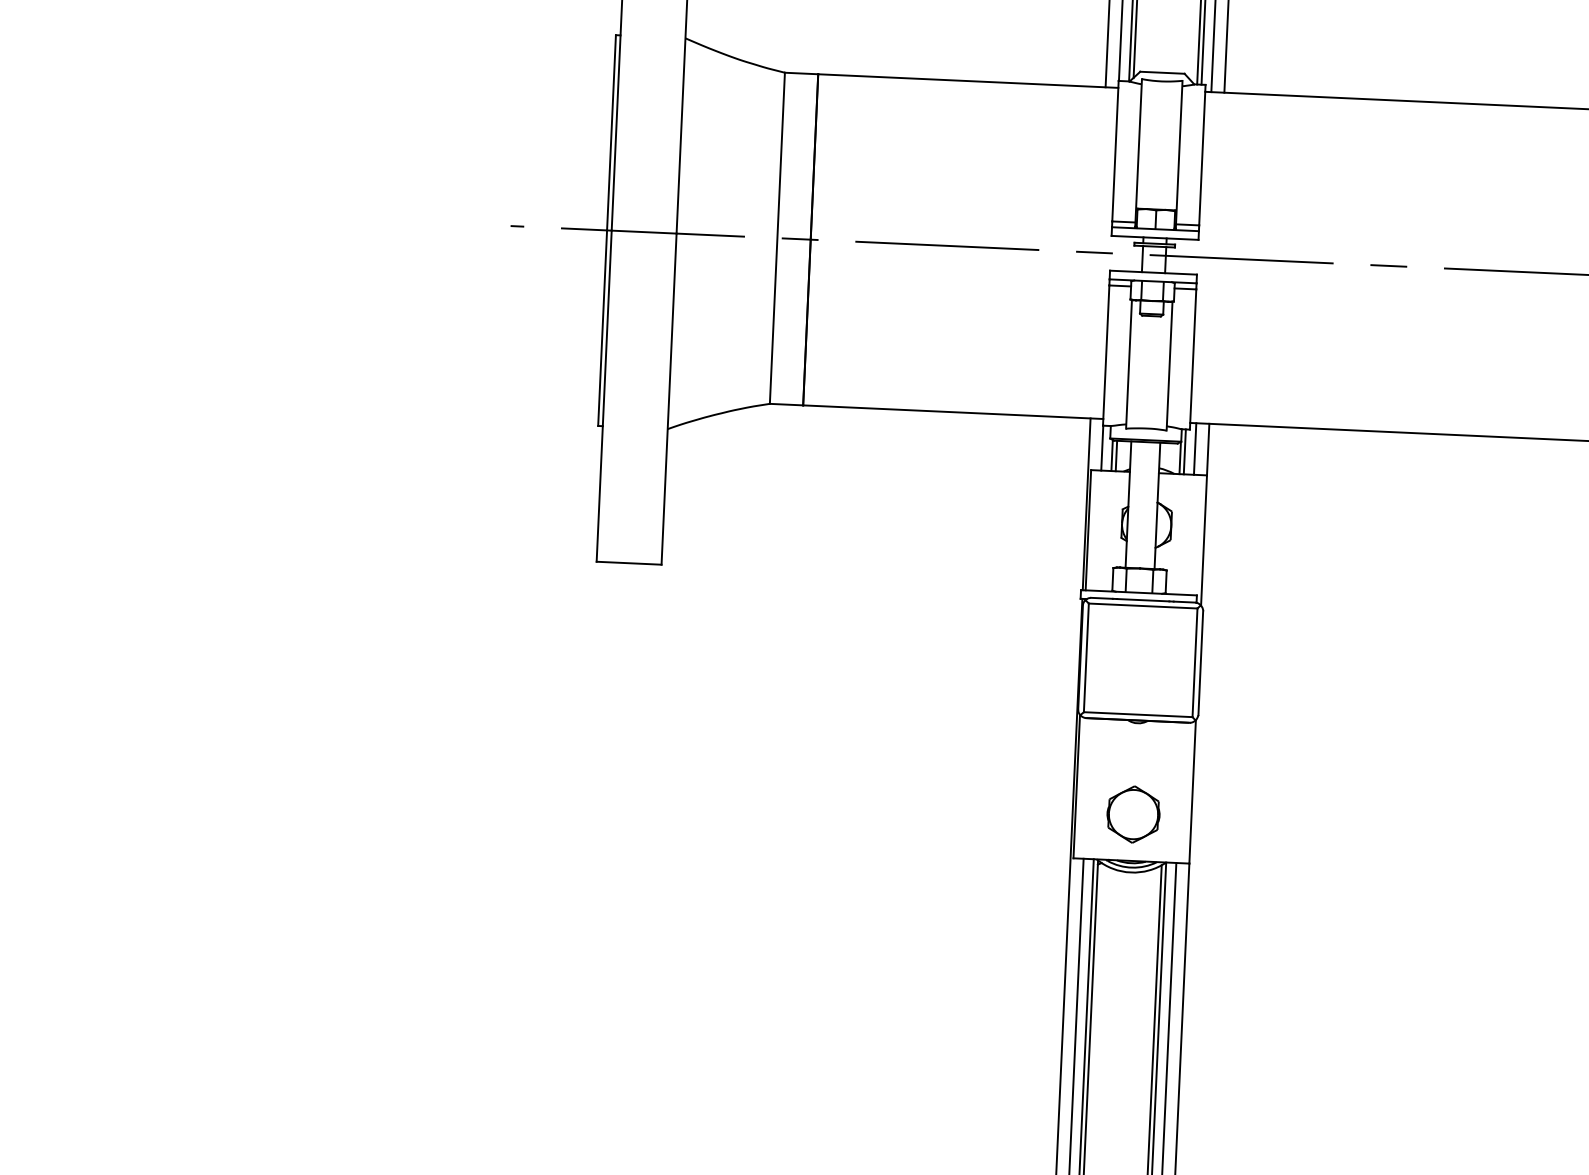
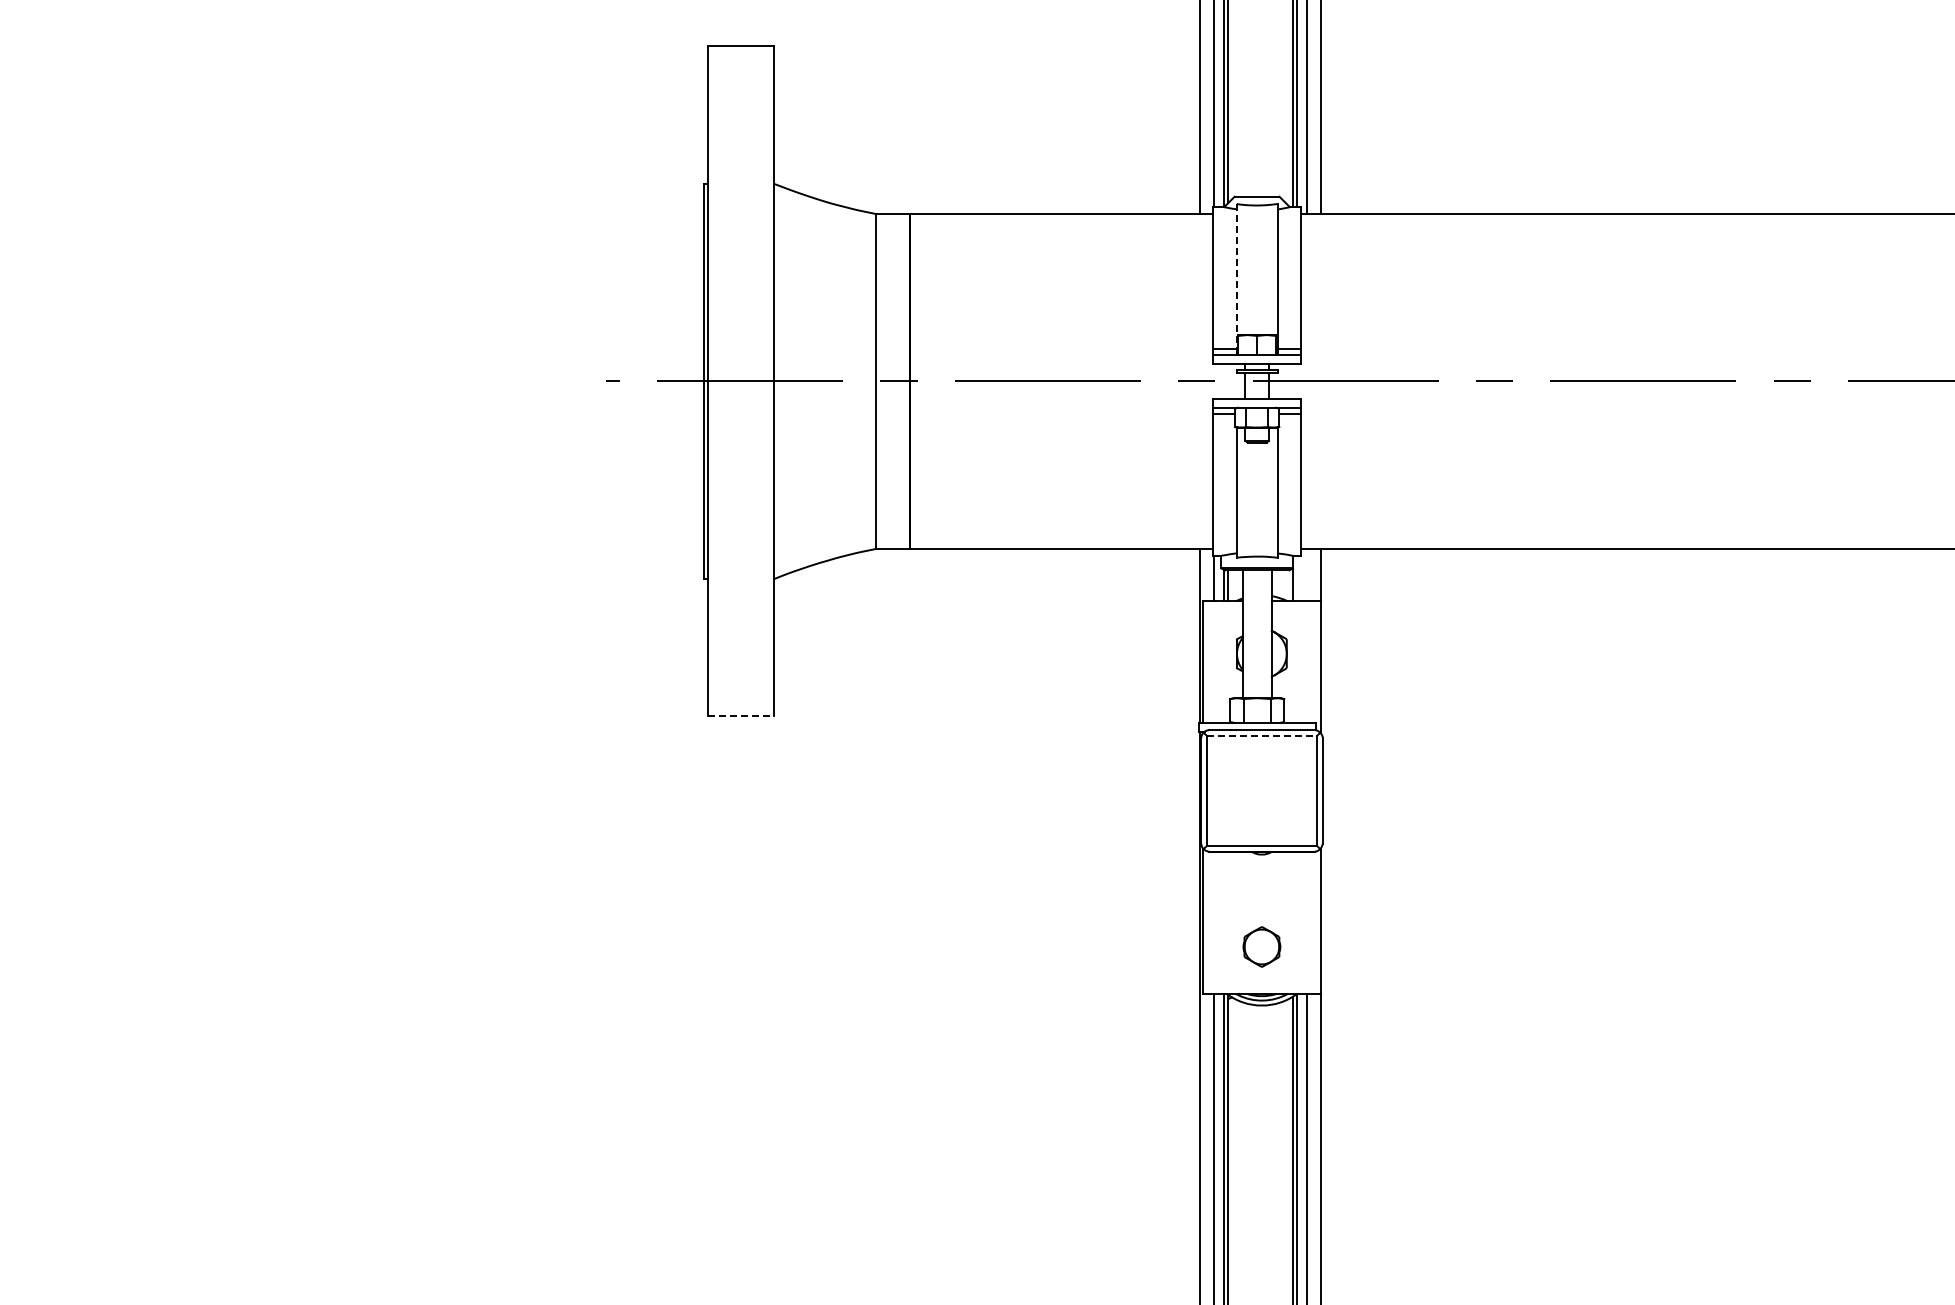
line: (1138, 152) -> (1236, 278), solid -> dashed
line: (1195, 449) -> (1307, 575), removed
line: (1185, 451) -> (1297, 578), removed
line: (629, 563) -> (741, 716), solid -> dashed
line: (1143, 605) -> (1262, 735), solid -> dashed
part: (1133, 814) -> (1261, 946), size x0.7

